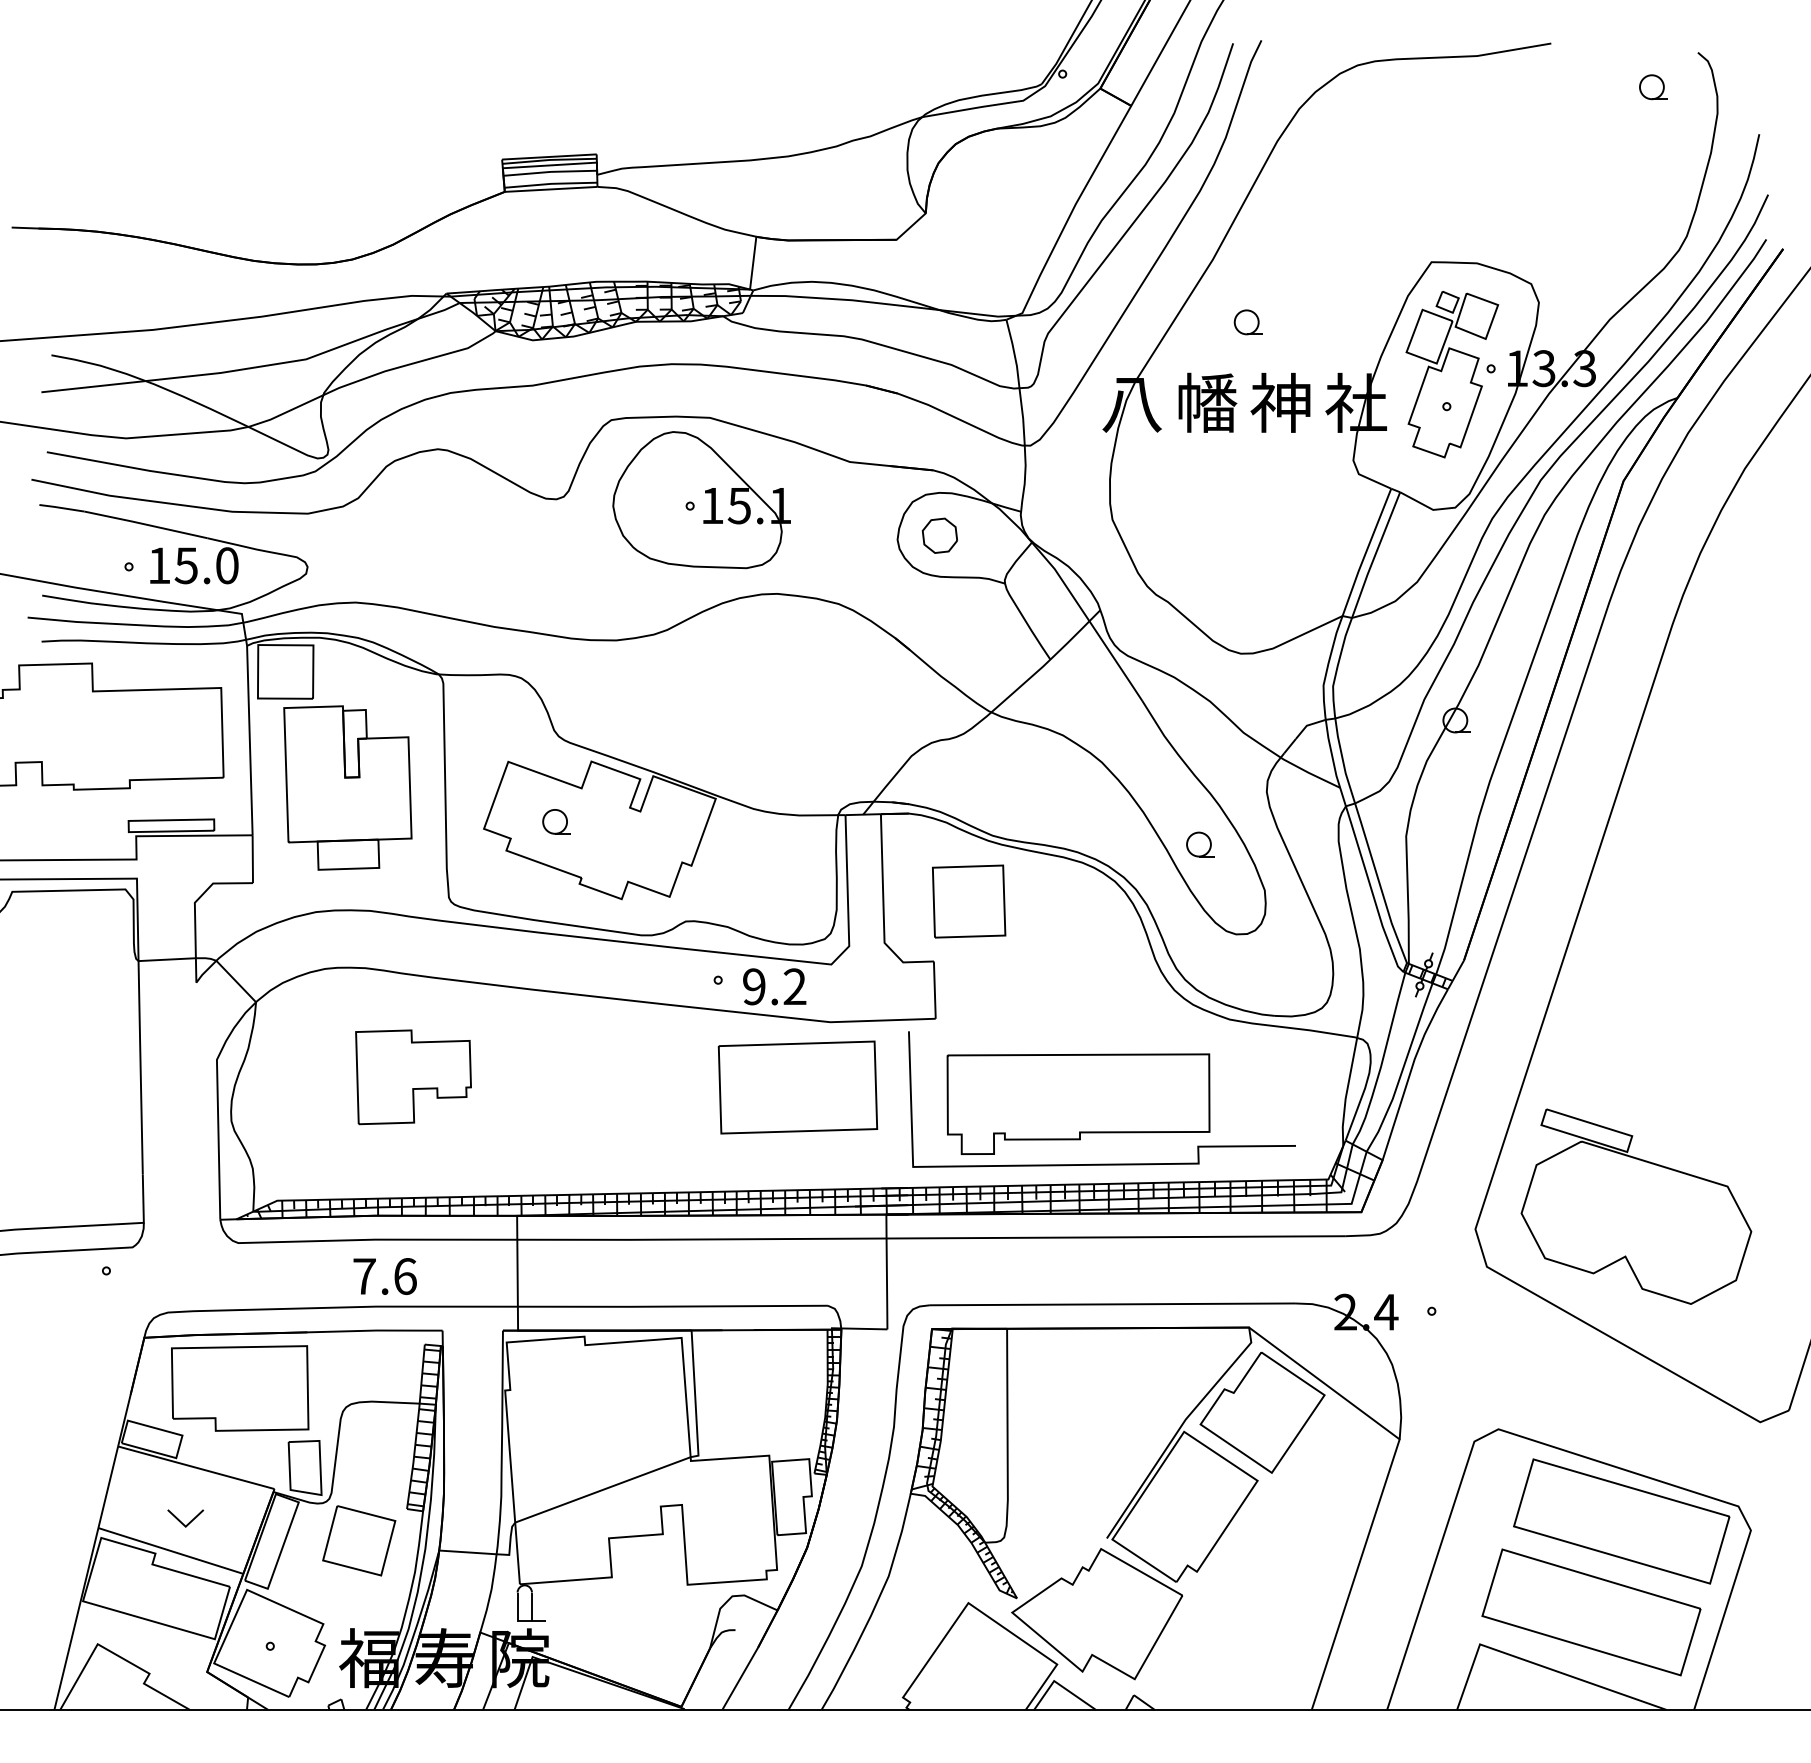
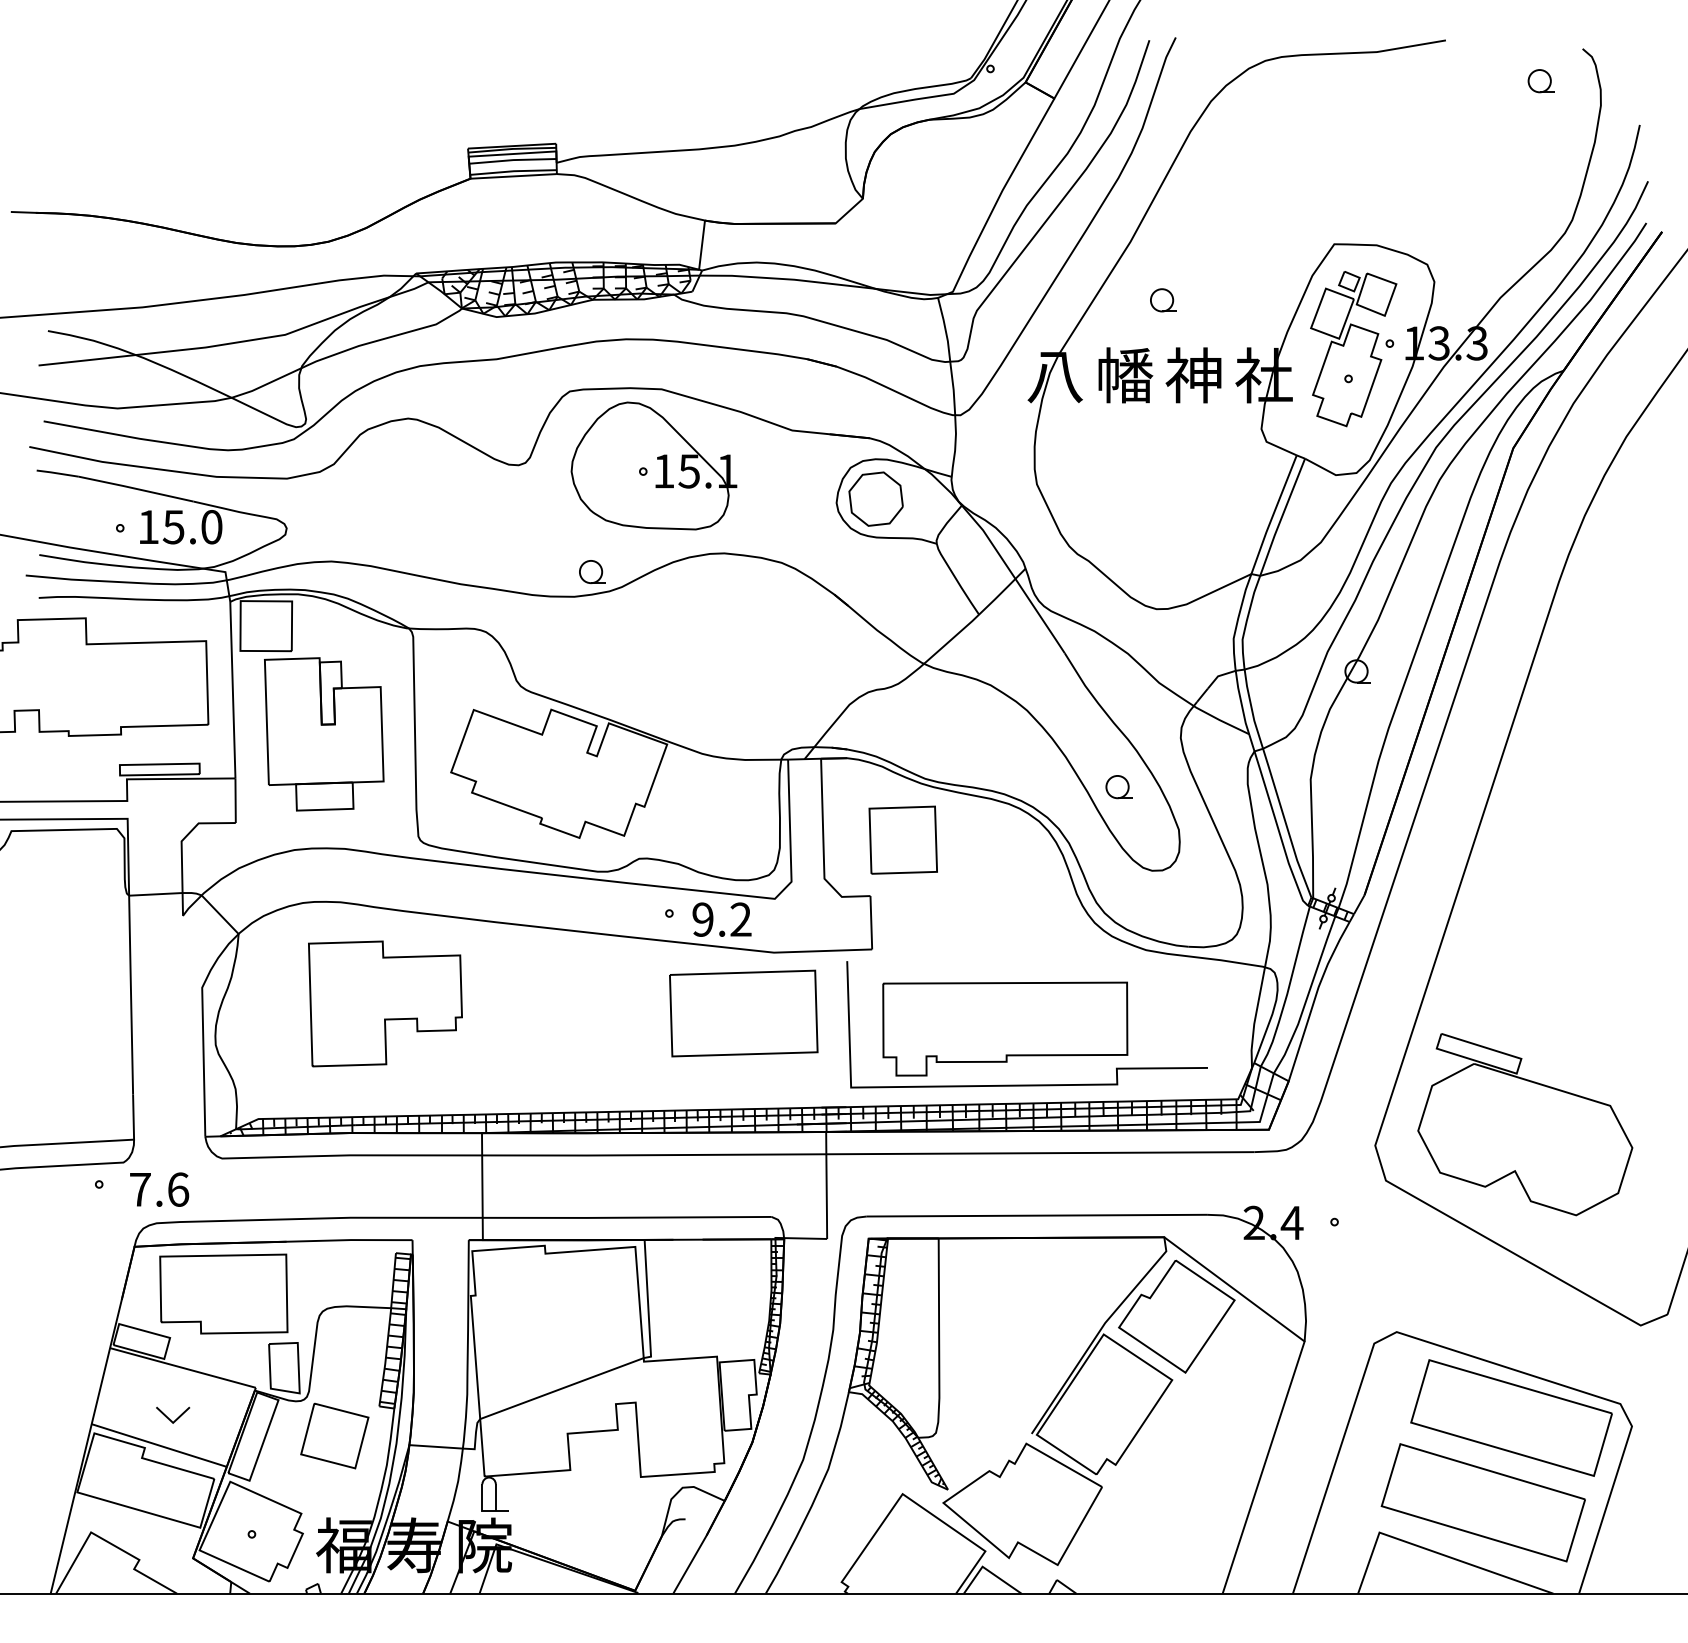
part: (939, 535) -> (875, 498), size x1.67
part: (556, 821) -> (592, 571), moved
part: (413, 1077) -> (385, 1004), size x1.43
text: (384, 1276) -> (158, 1189), moved

